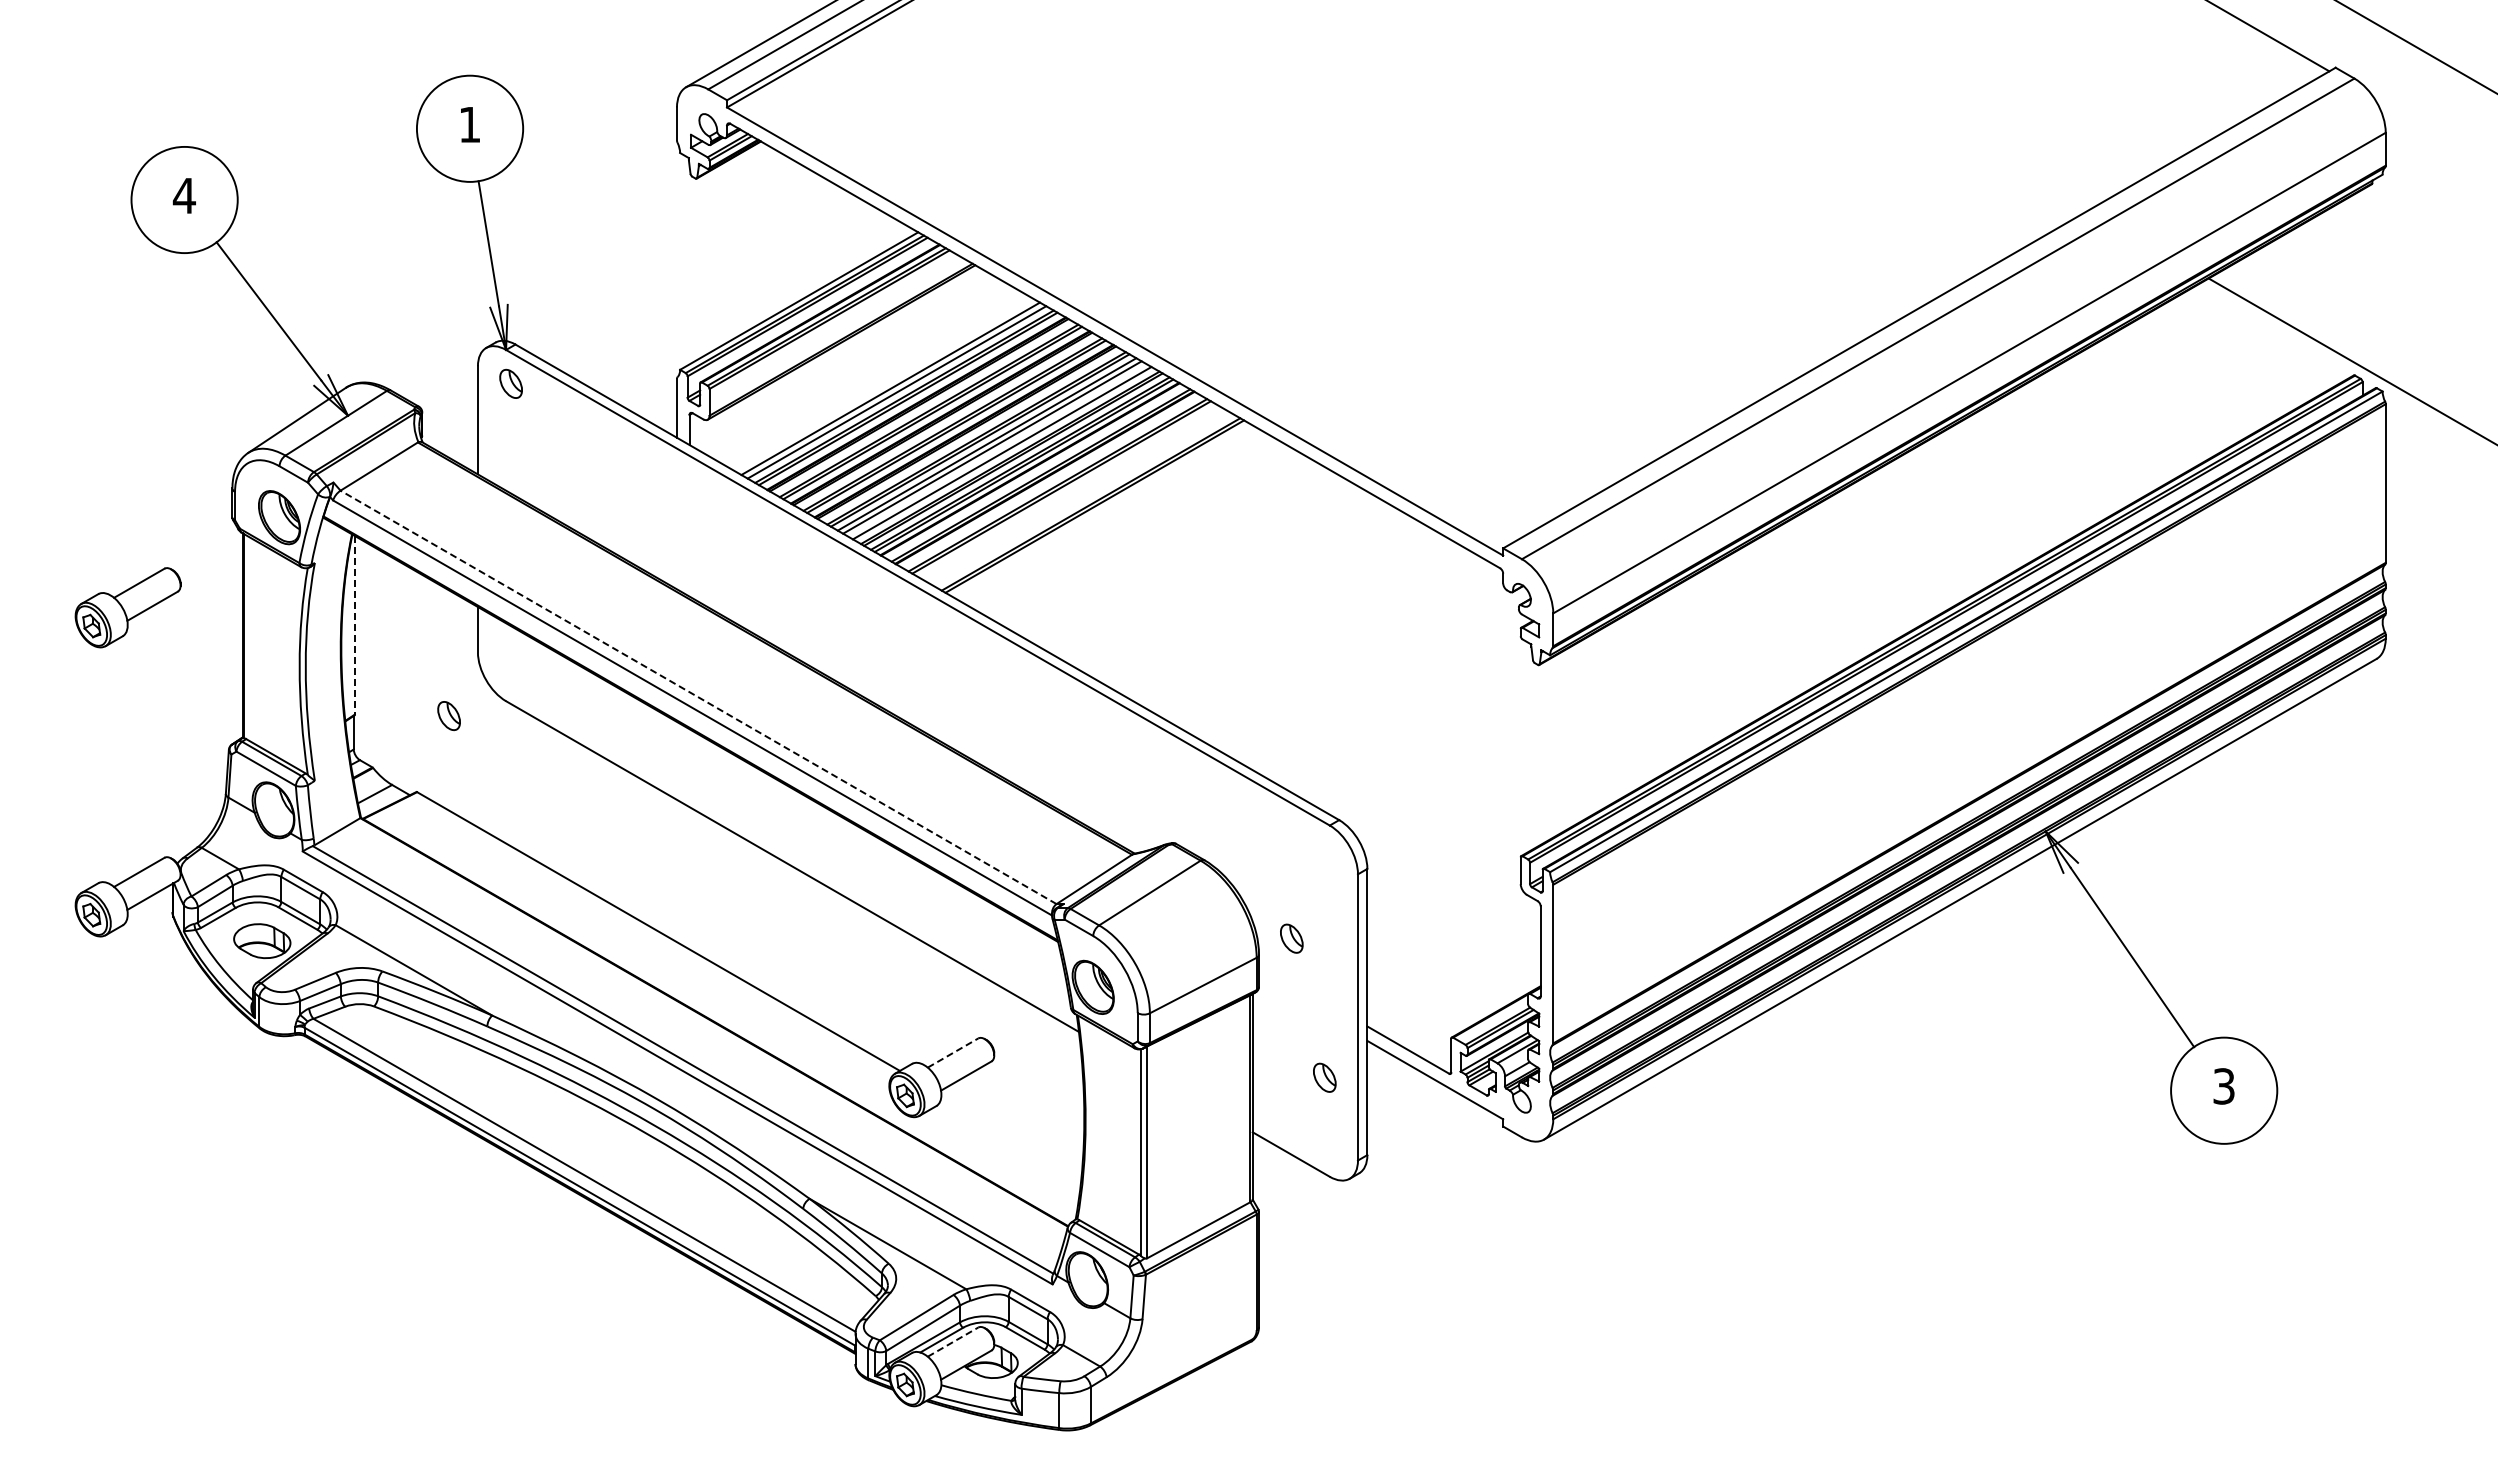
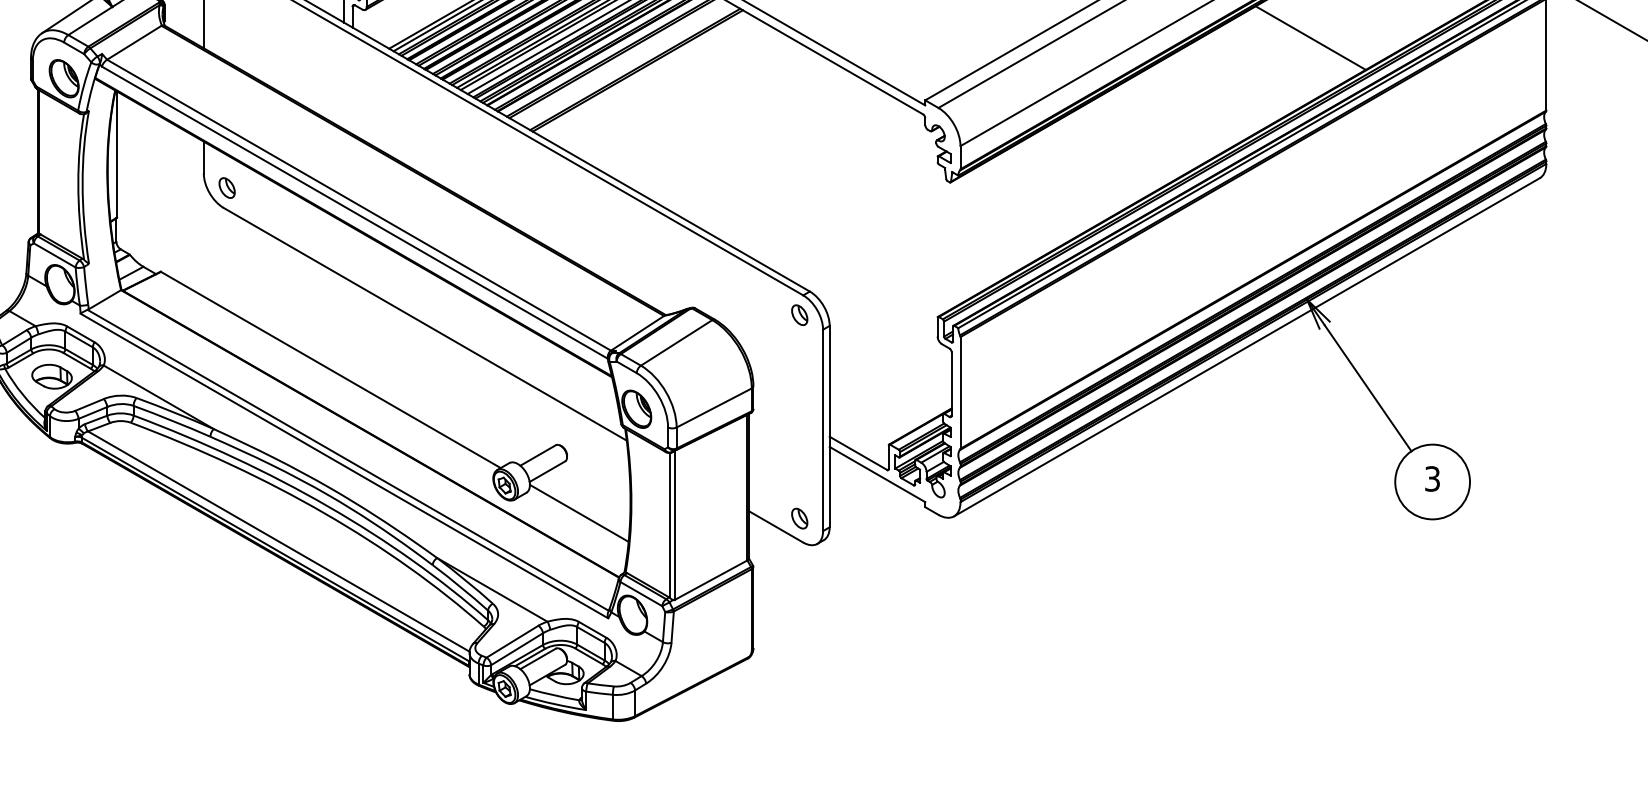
line: (2050, 459) -> (1310, 37), added
line: (354, 625) -> (116, 154), dashed -> solid
line: (698, 697) -> (359, 205), dashed -> solid
part: (448, 716) -> (226, 188), moved
part: (1291, 938) -> (799, 315), moved
line: (953, 1052) -> (538, 455), dashed -> solid
part: (1324, 1077) -> (799, 518), moved
line: (1011, 1134) -> (579, 512), added
line: (953, 1341) -> (538, 658), dashed -> solid

